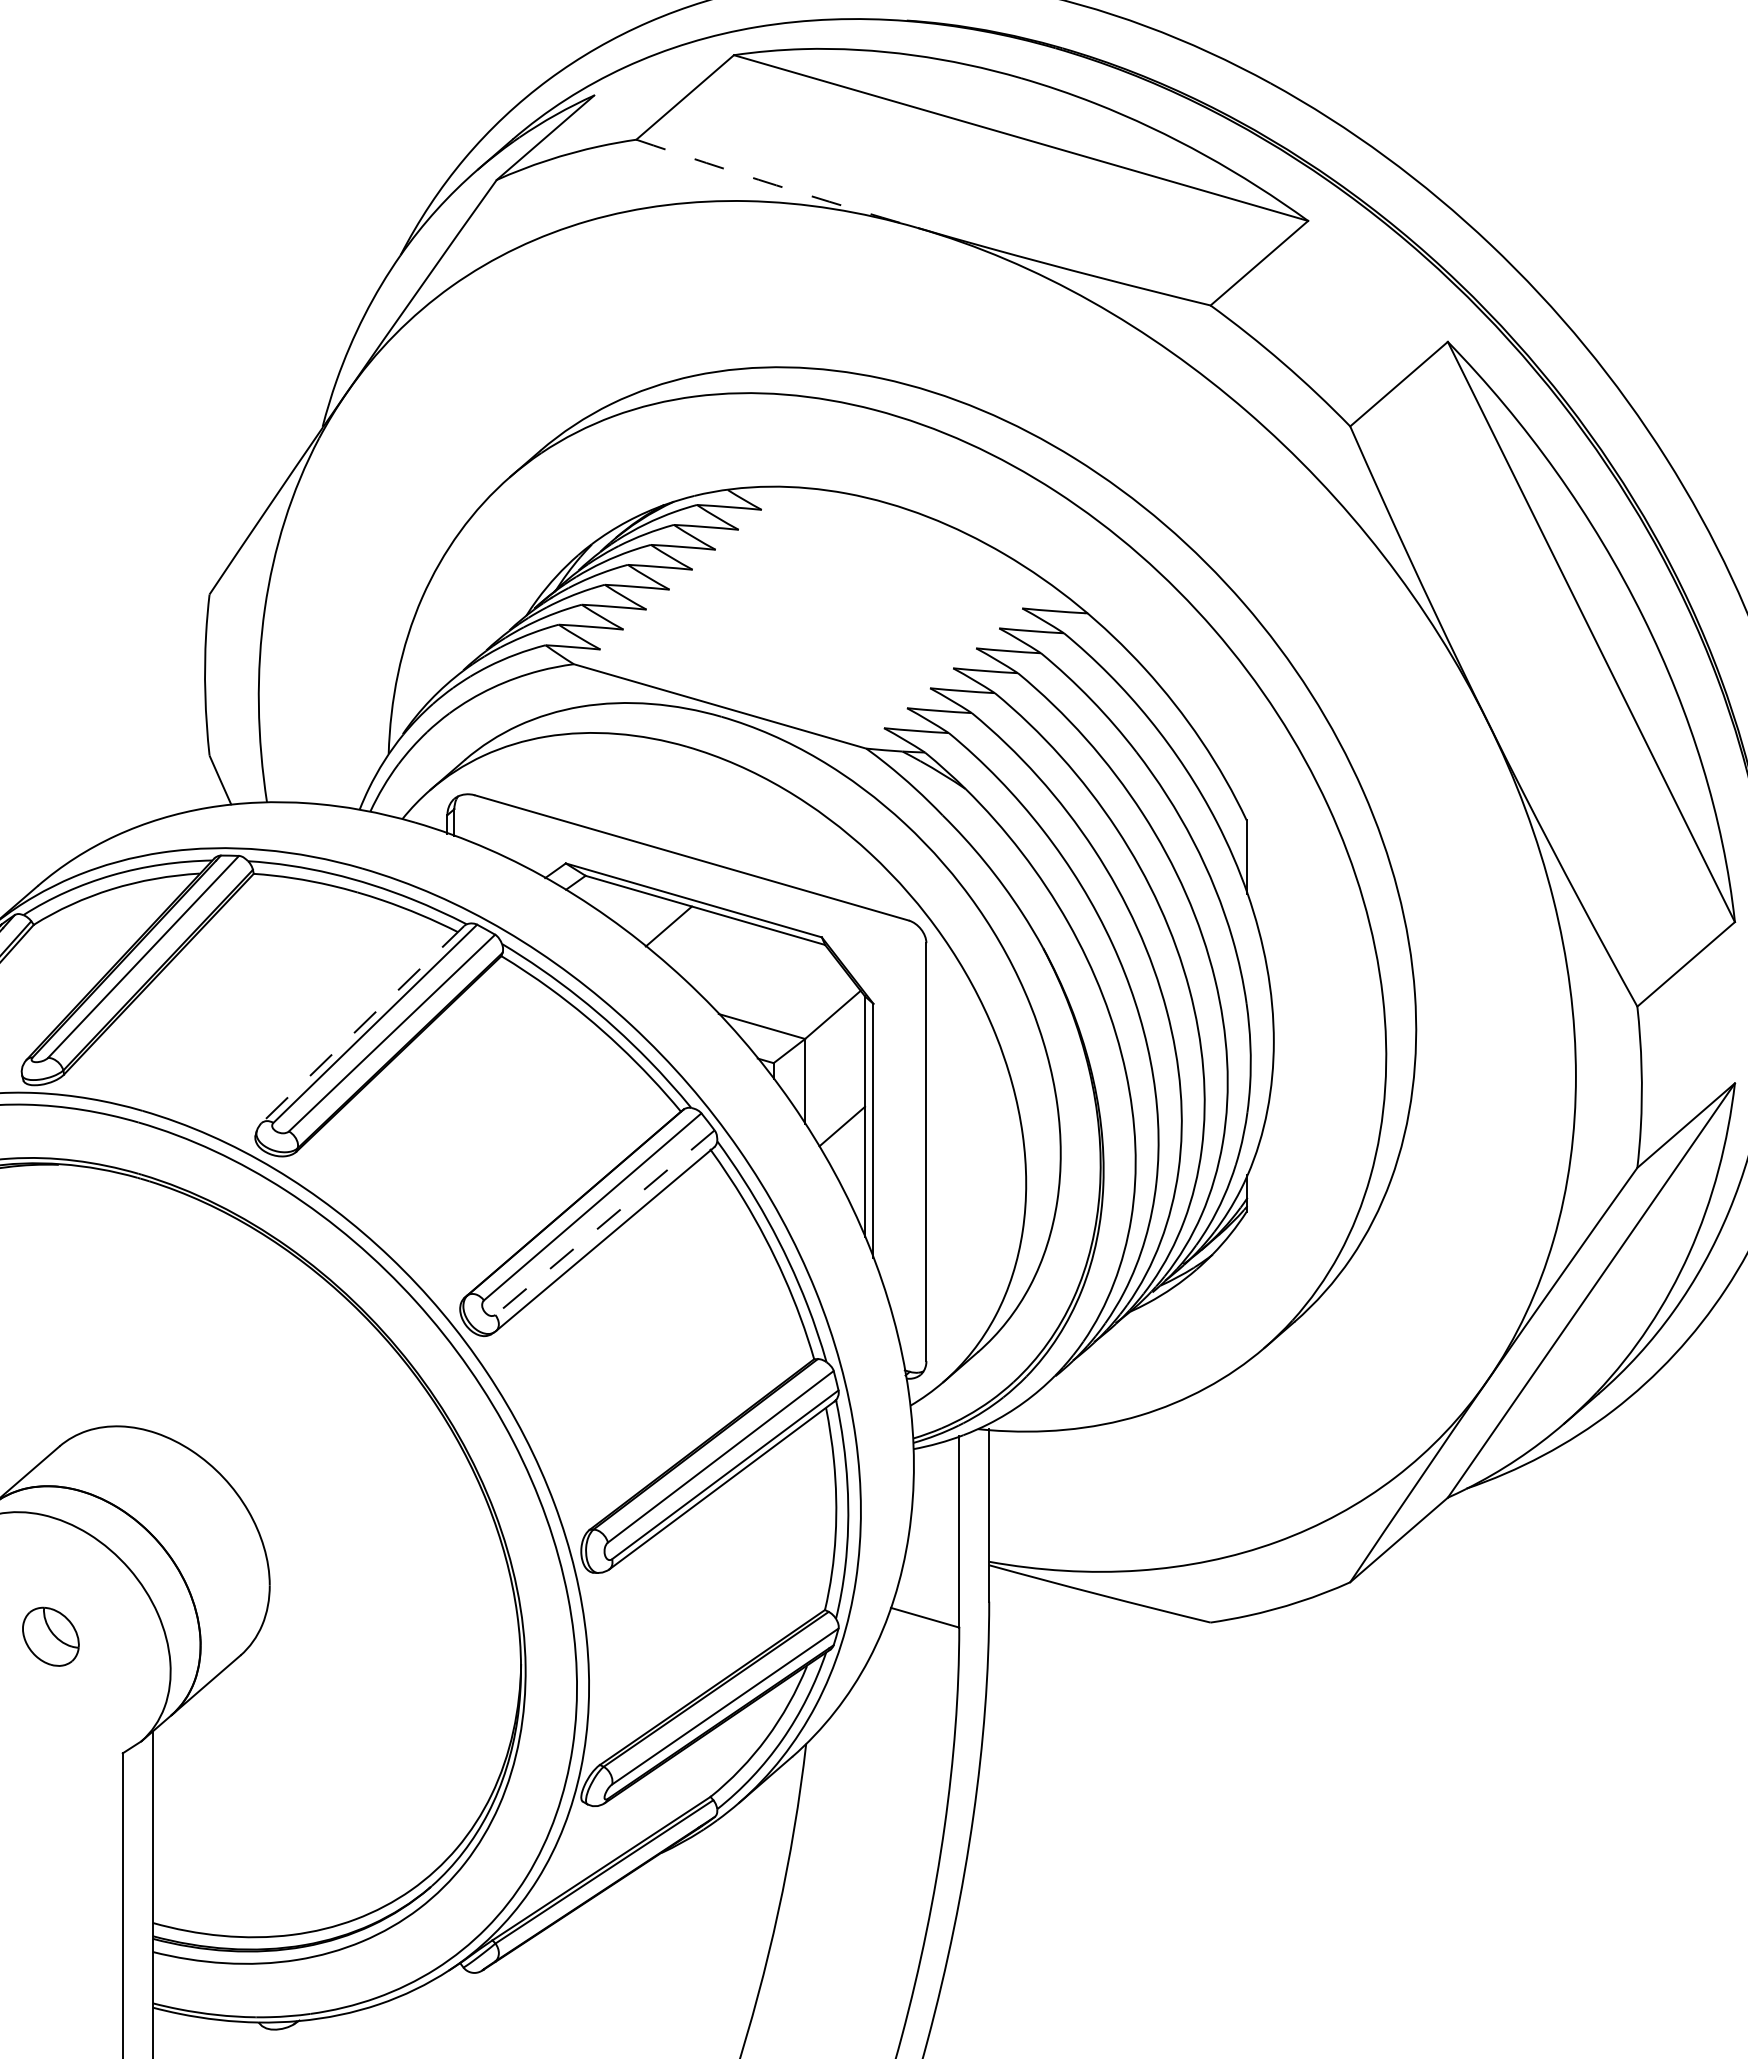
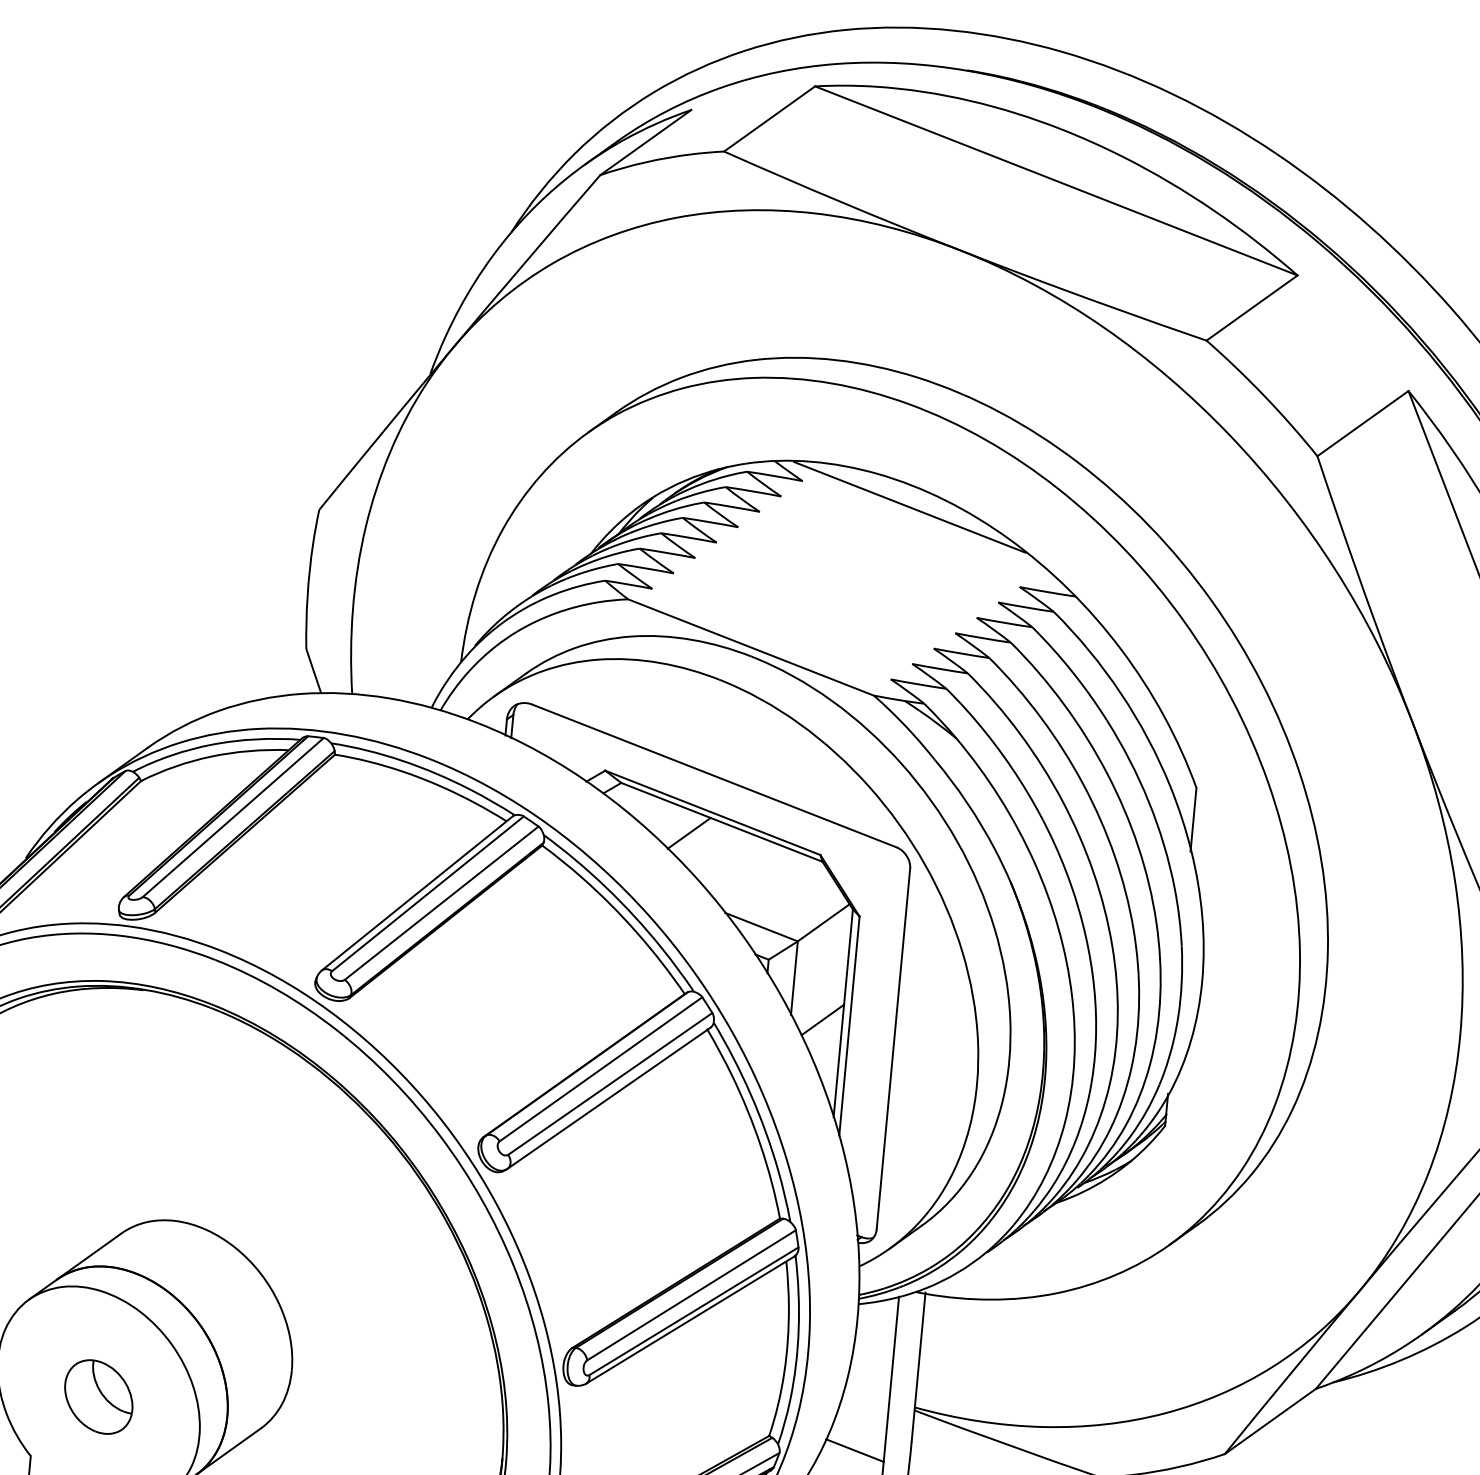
arc: (776, 185) -> (841, 202), dashed -> solid
line: (887, 528) -> (909, 507), added
line: (362, 1024) -> (416, 893), dashed -> solid
line: (604, 1223) -> (609, 1084), dashed -> solid
part: (50, 1636) -> (98, 1396), size x1.43

